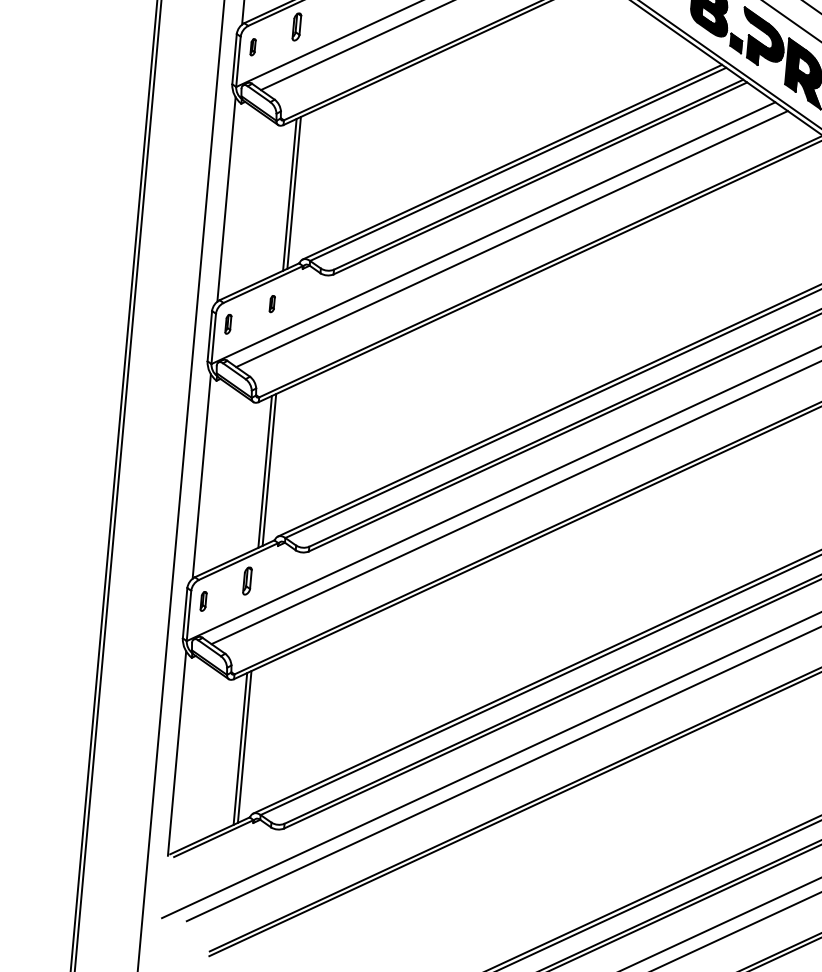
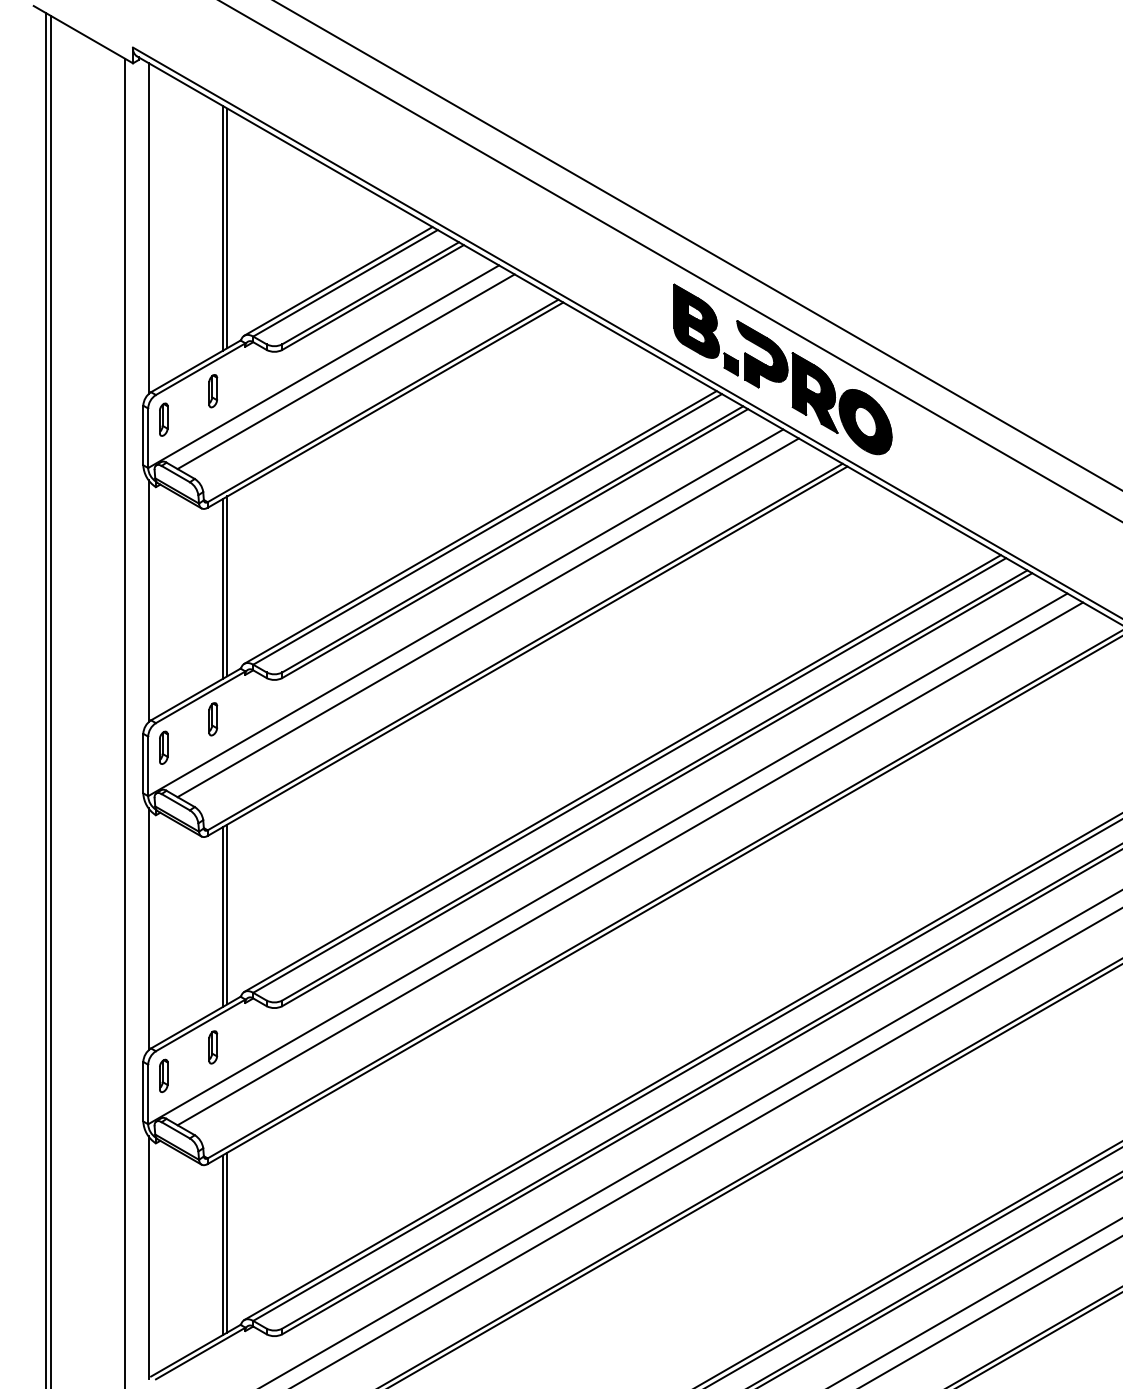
part: (252, 47) -> (163, 419), size x1.67
part: (272, 304) -> (213, 719), size x1.67
part: (228, 324) -> (163, 747), size x1.43
part: (203, 601) -> (163, 1075), size x1.43

